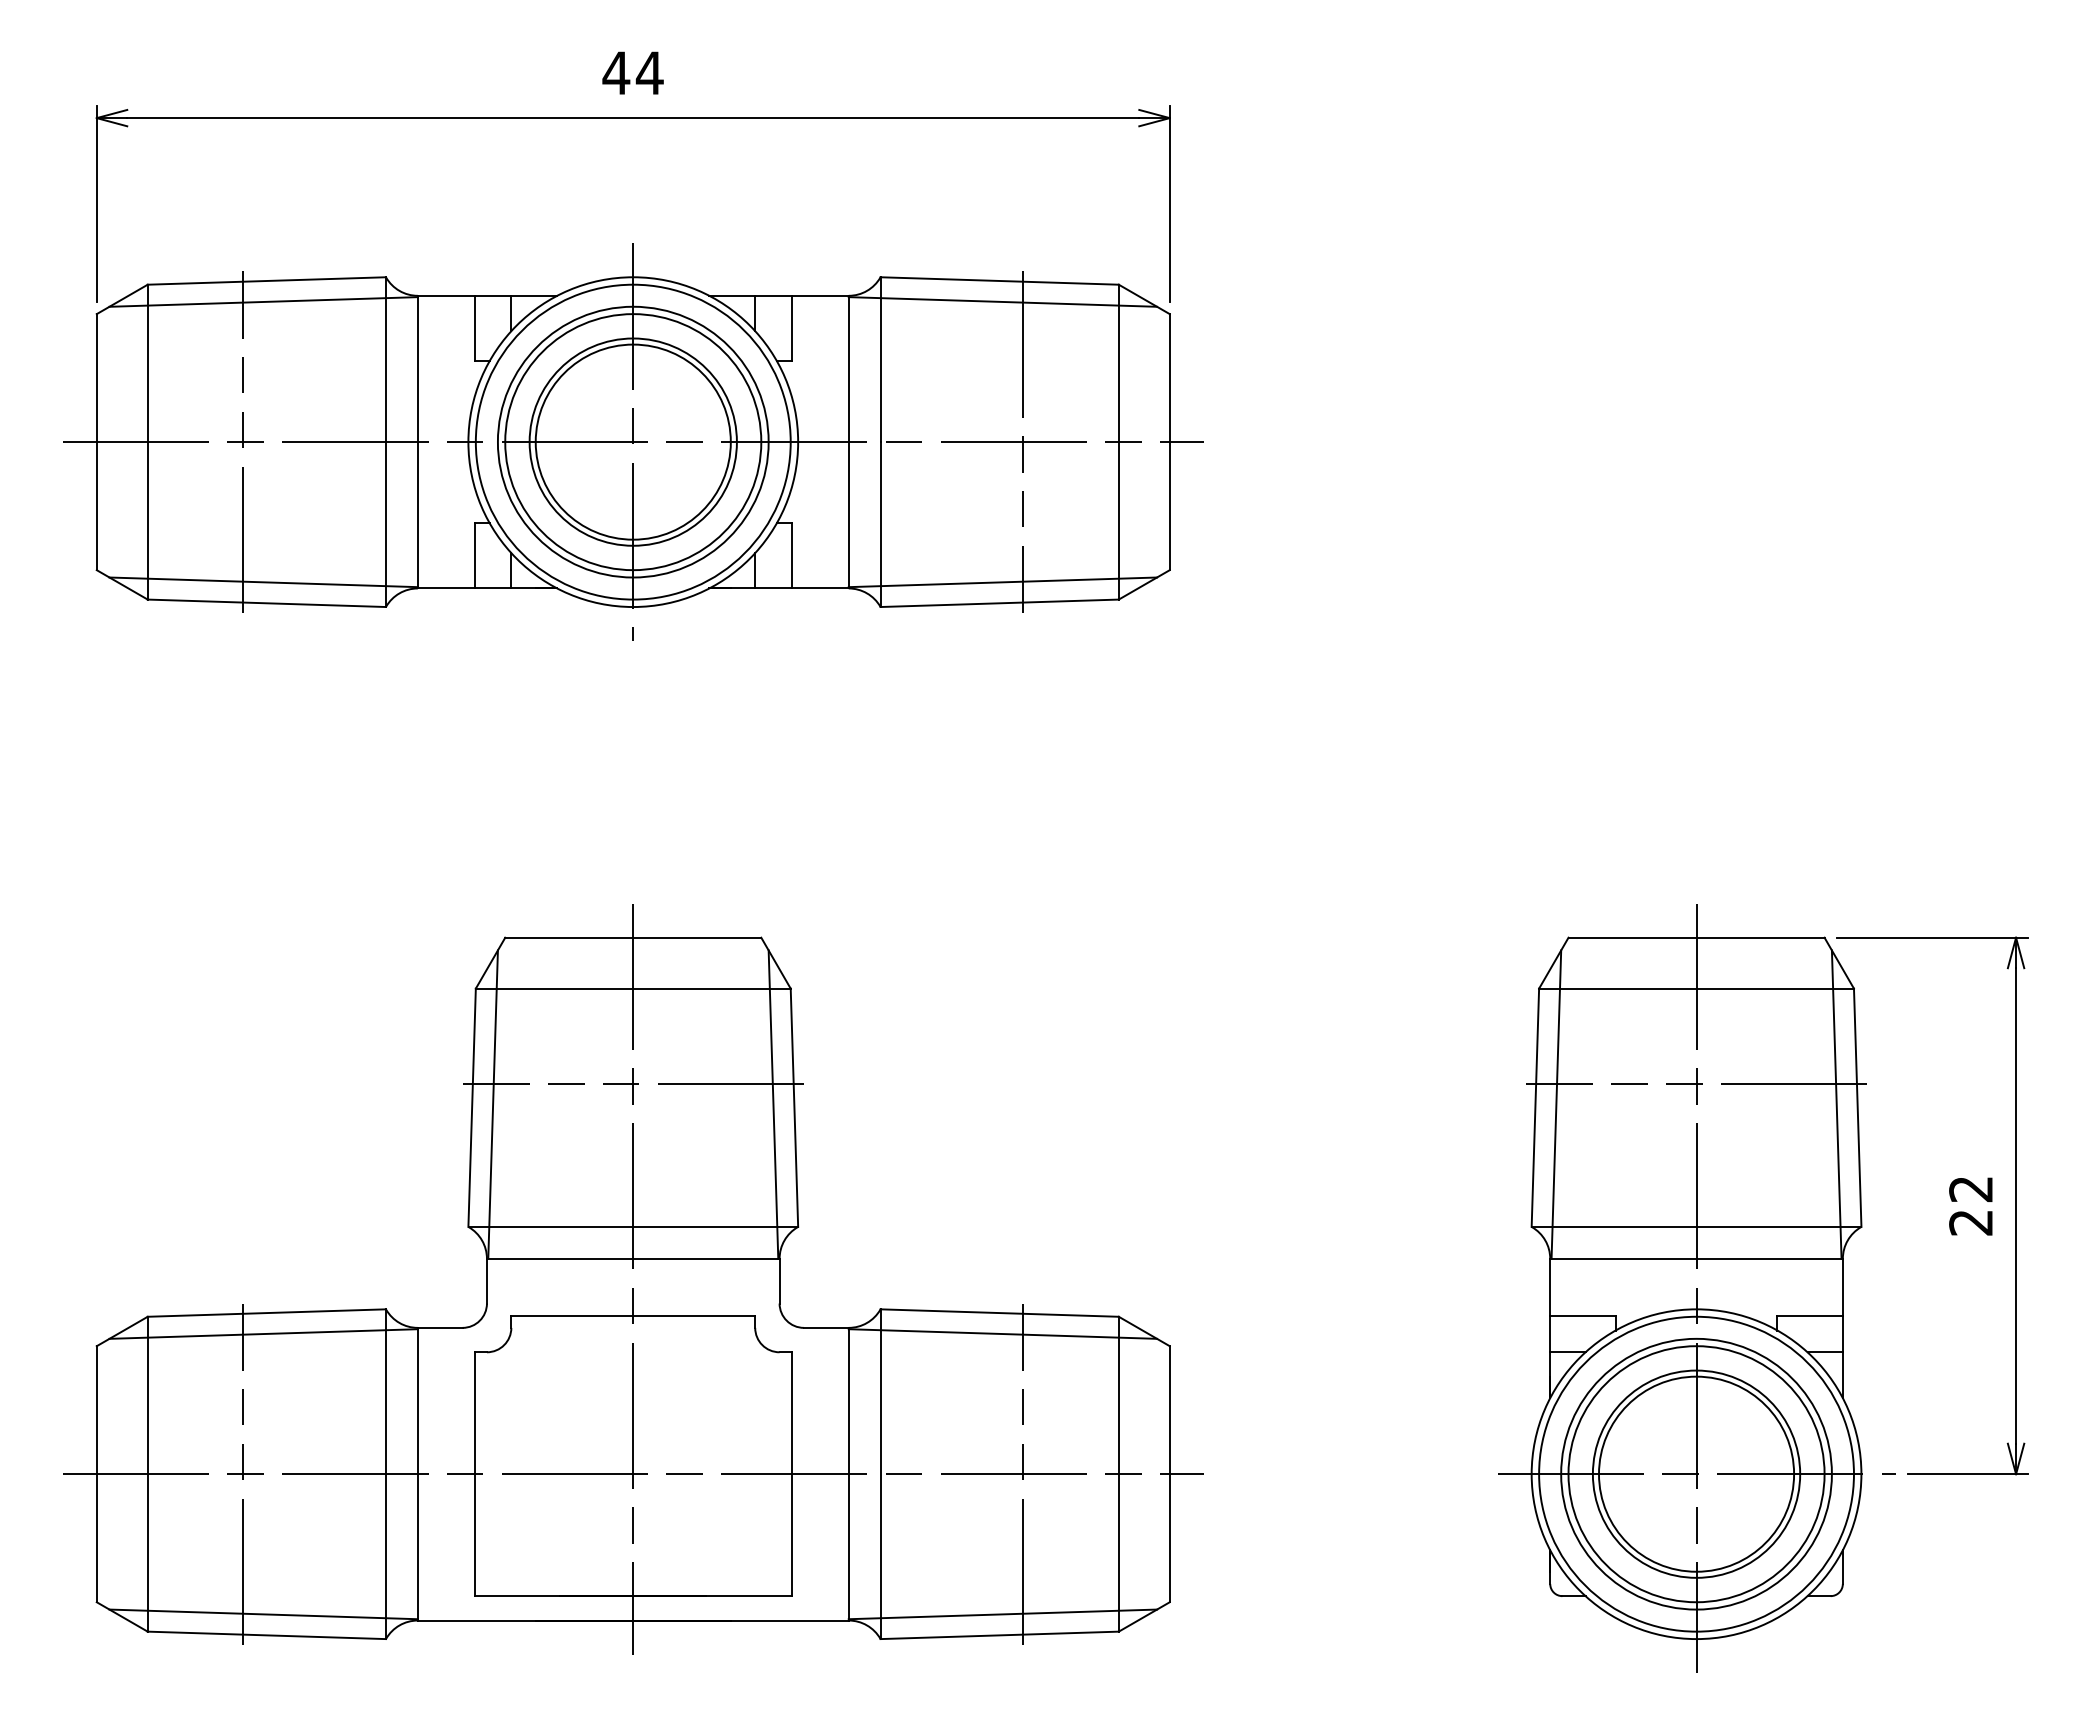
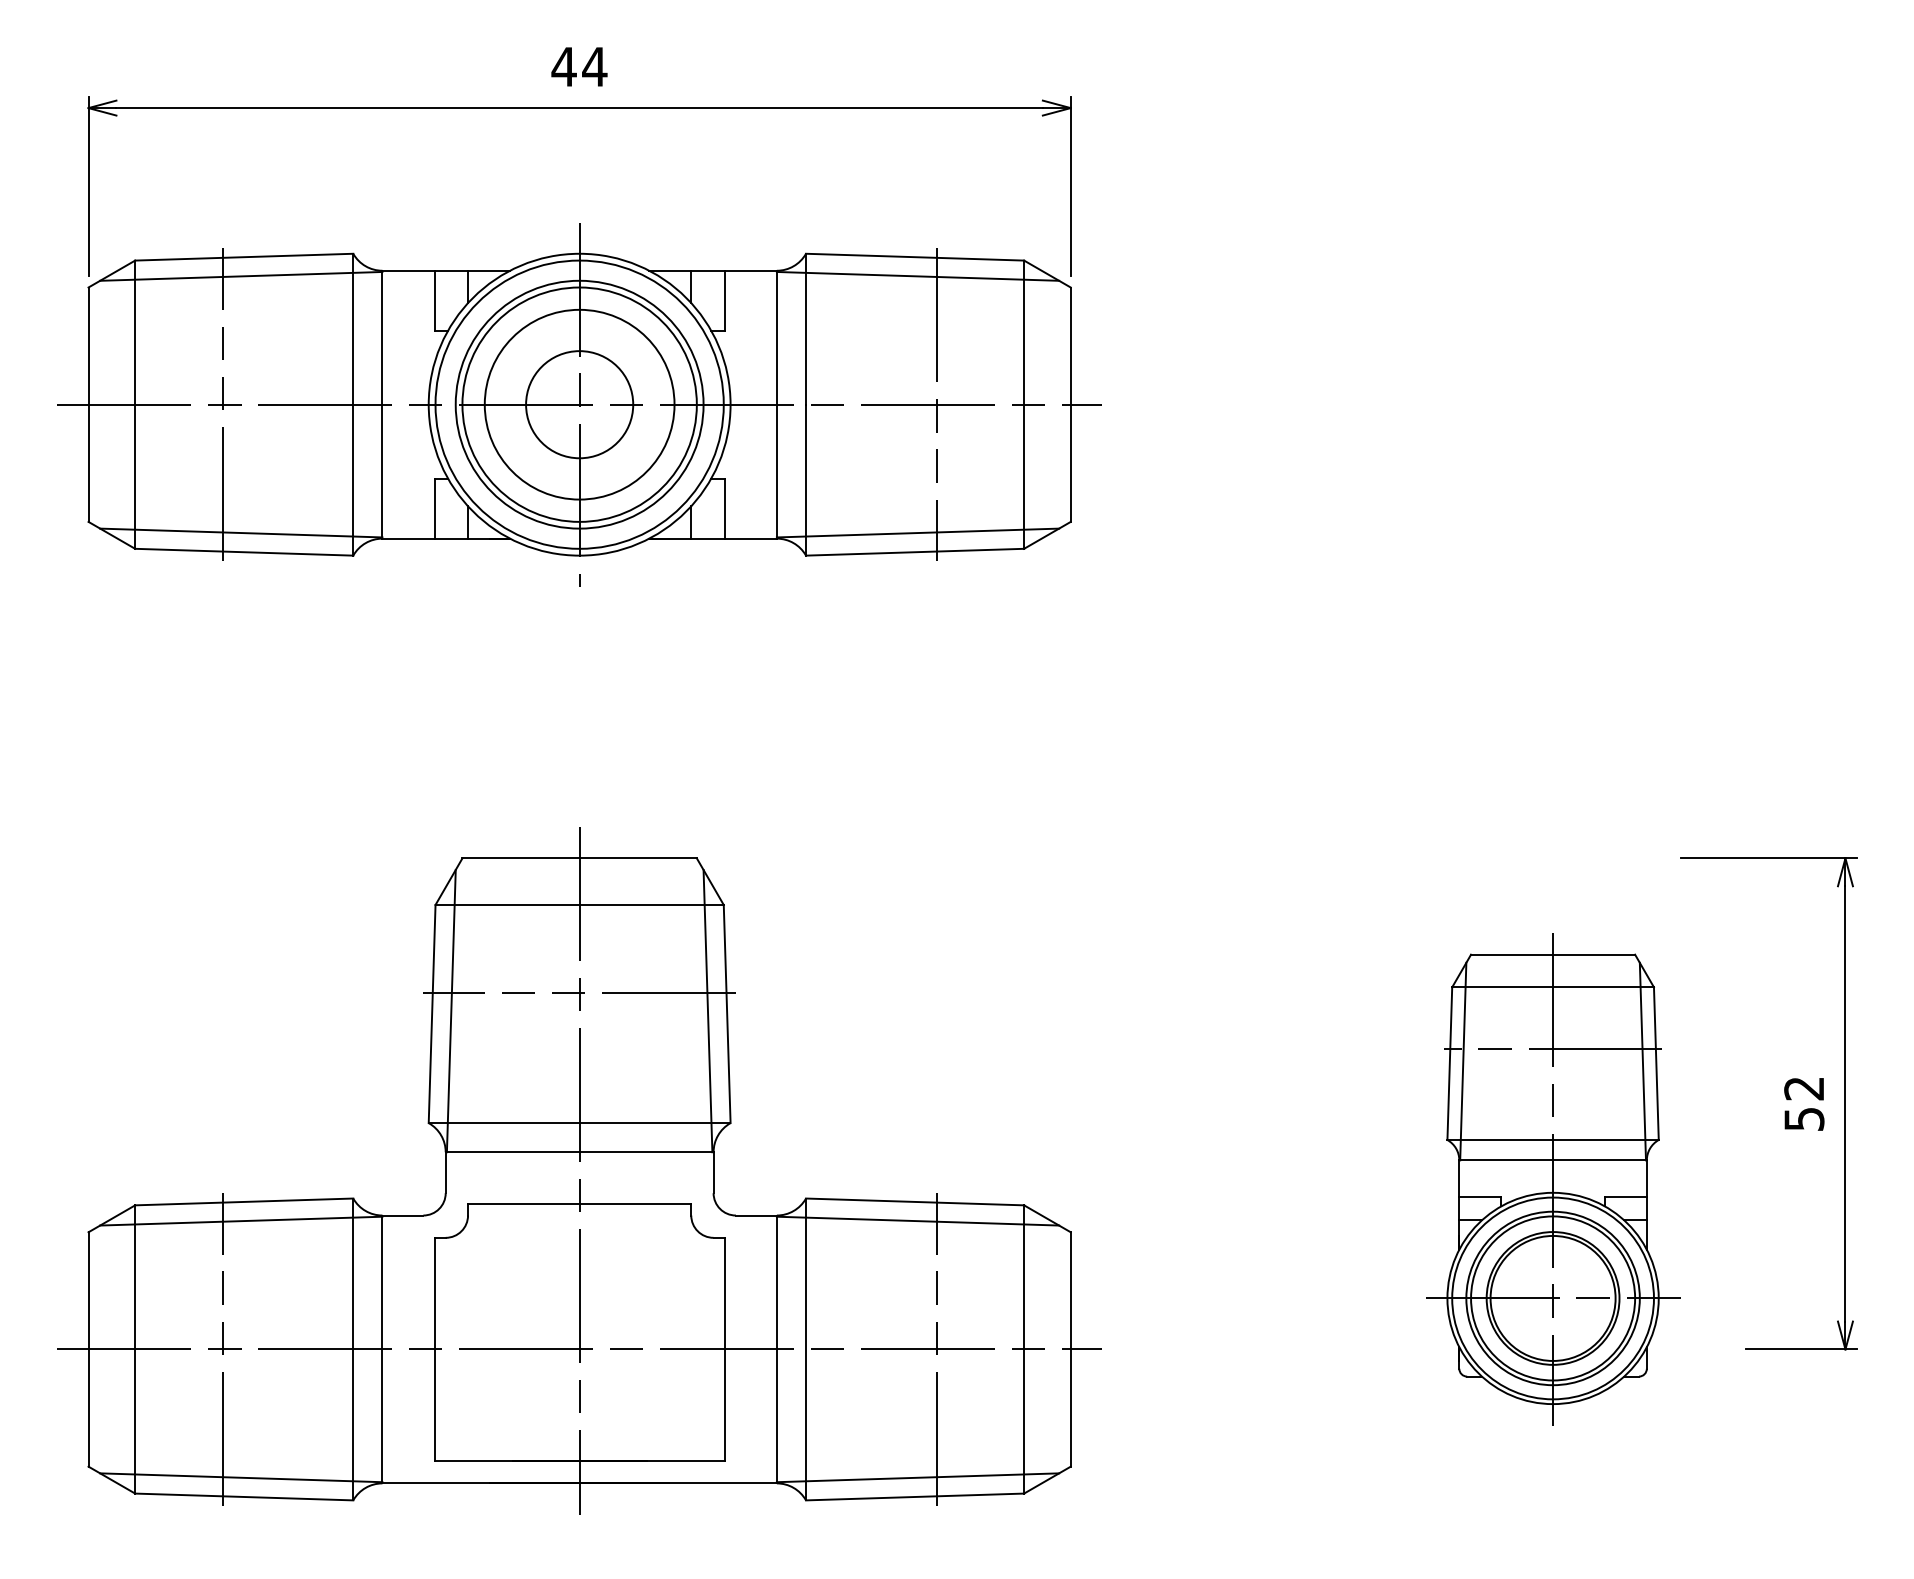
circle: (632, 441) -> (578, 404), size x0.6
text: (1971, 1222) -> (1804, 1119), 22 -> 52
part: (1696, 1288) -> (1552, 1179), size x0.7

